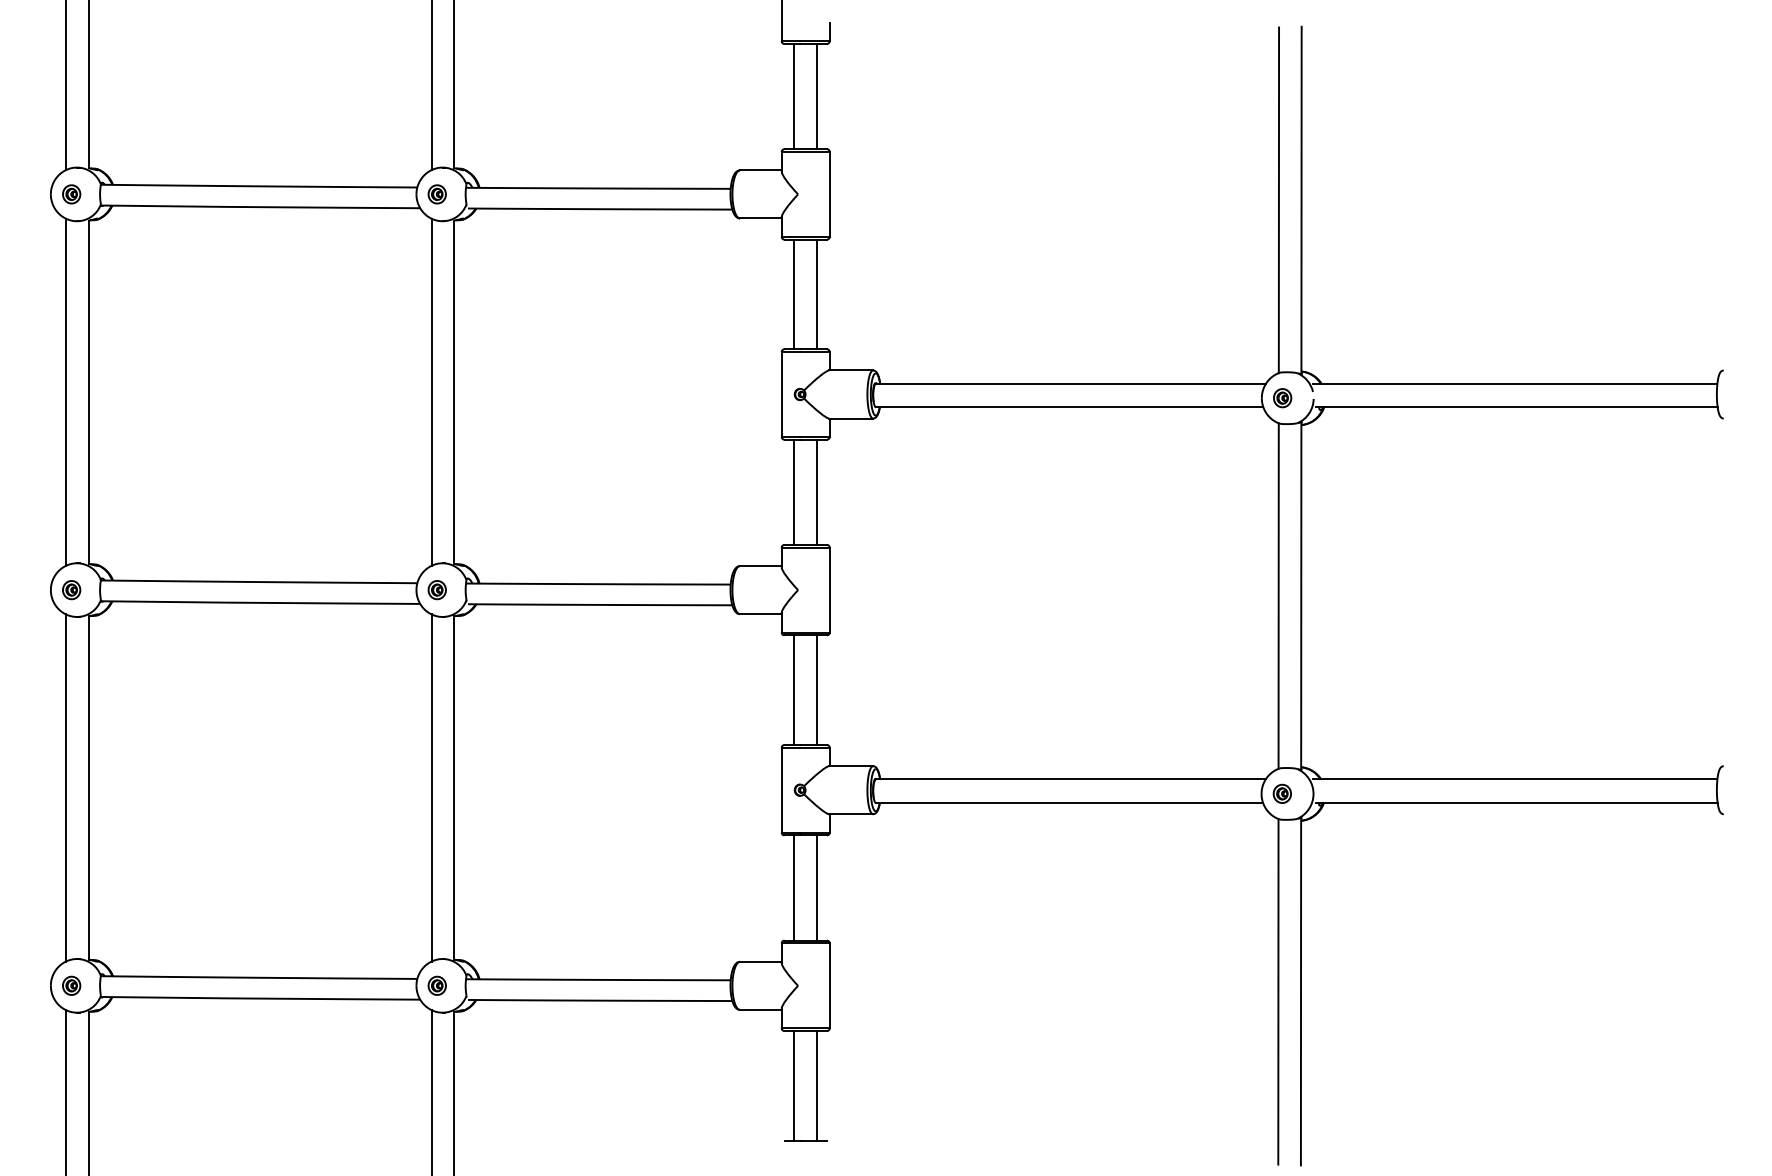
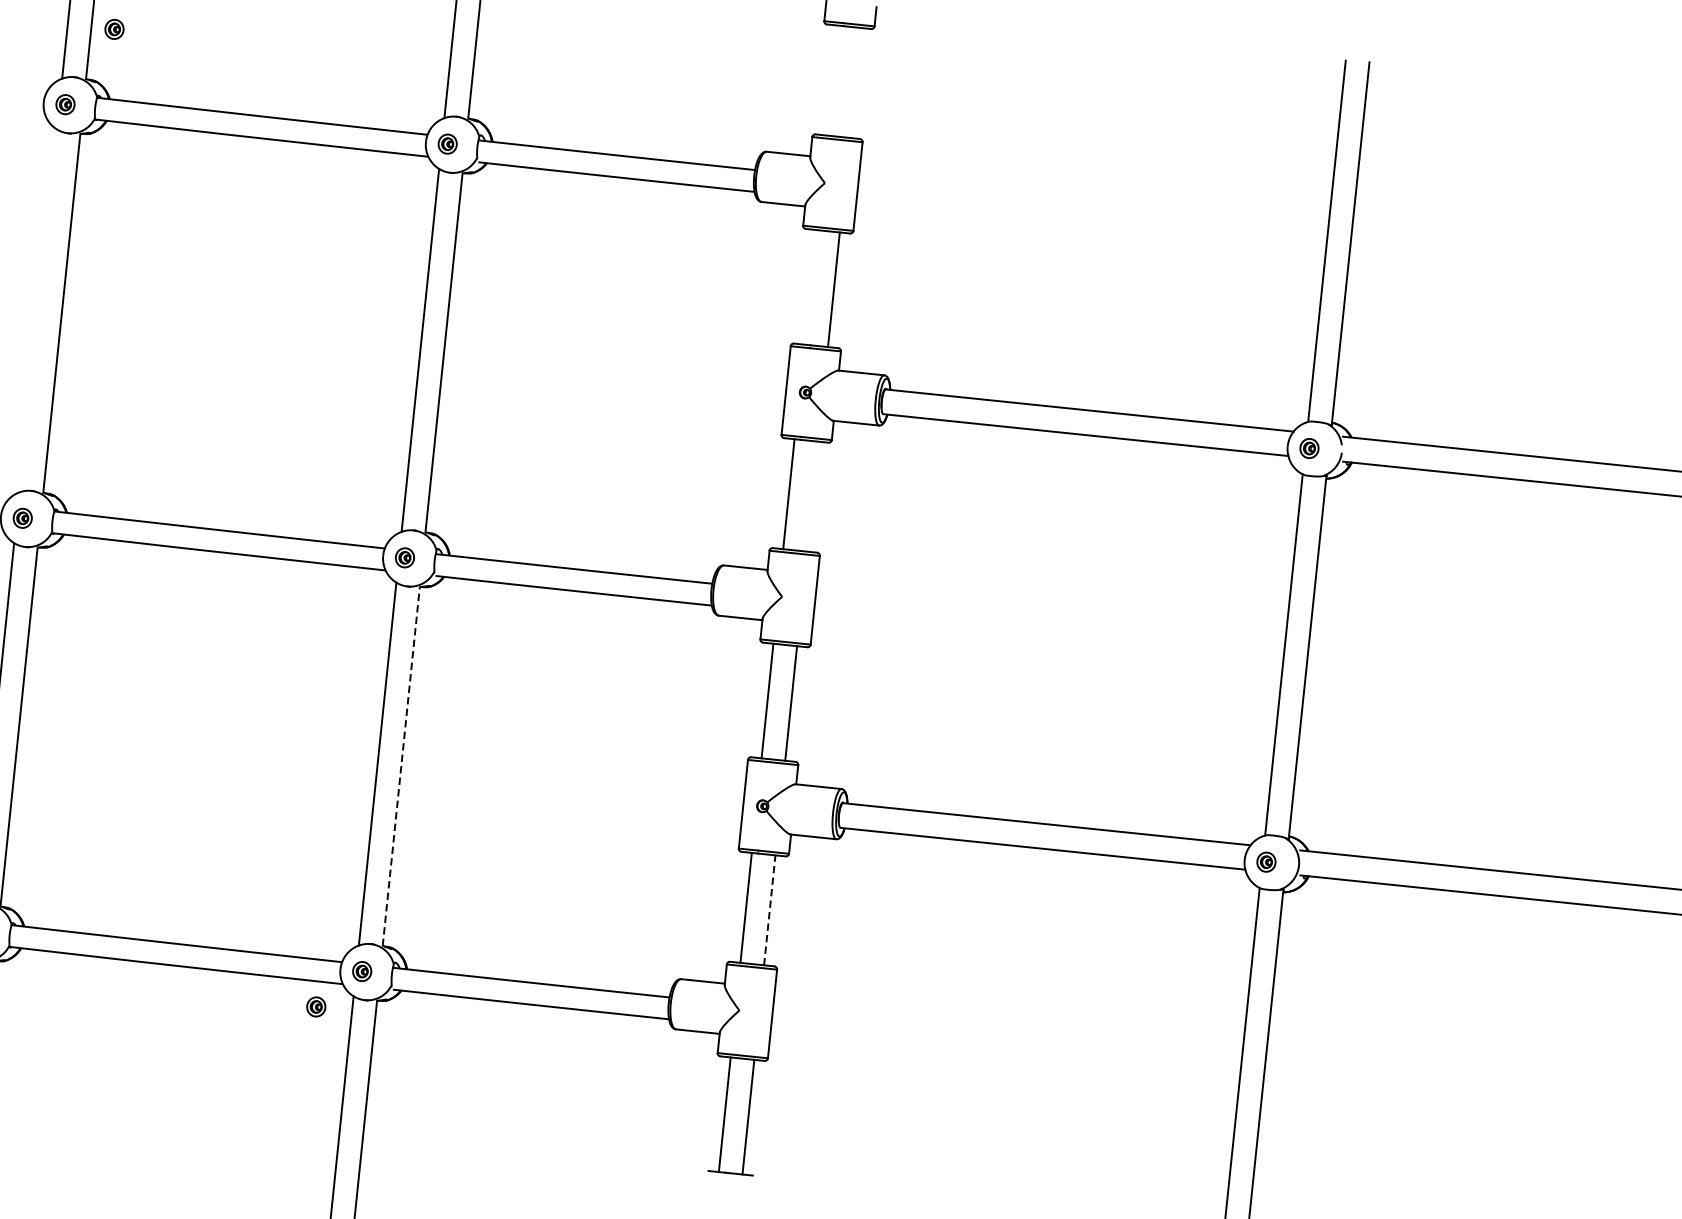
line: (794, 96) -> (831, 80), removed
line: (817, 96) -> (855, 82), removed
part: (110, 118) -> (114, 29), added
line: (794, 294) -> (810, 287), removed
line: (66, 391) -> (38, 310), removed
line: (817, 491) -> (813, 495), removed
line: (454, 787) -> (401, 766), solid -> dashed
line: (817, 888) -> (770, 910), solid -> dashed
part: (396, 1023) -> (315, 1006), added

